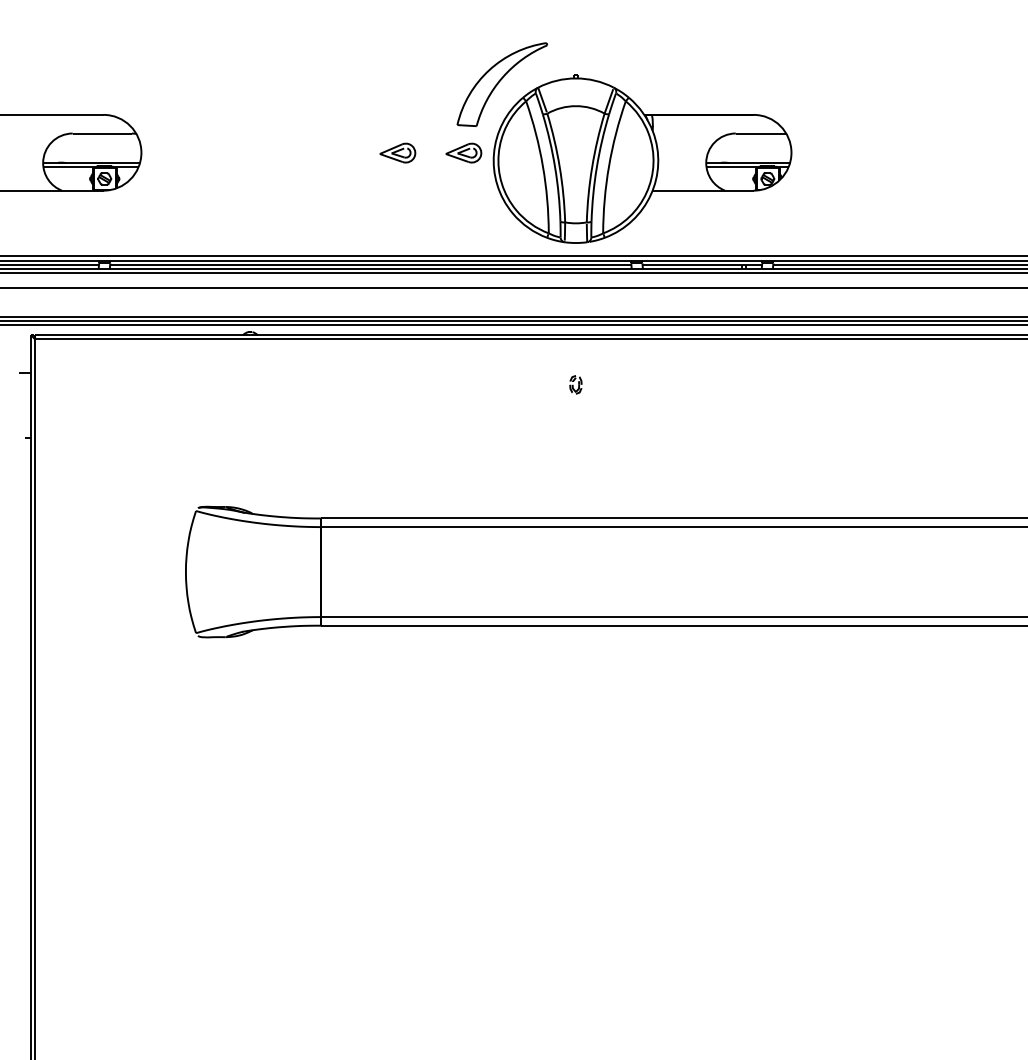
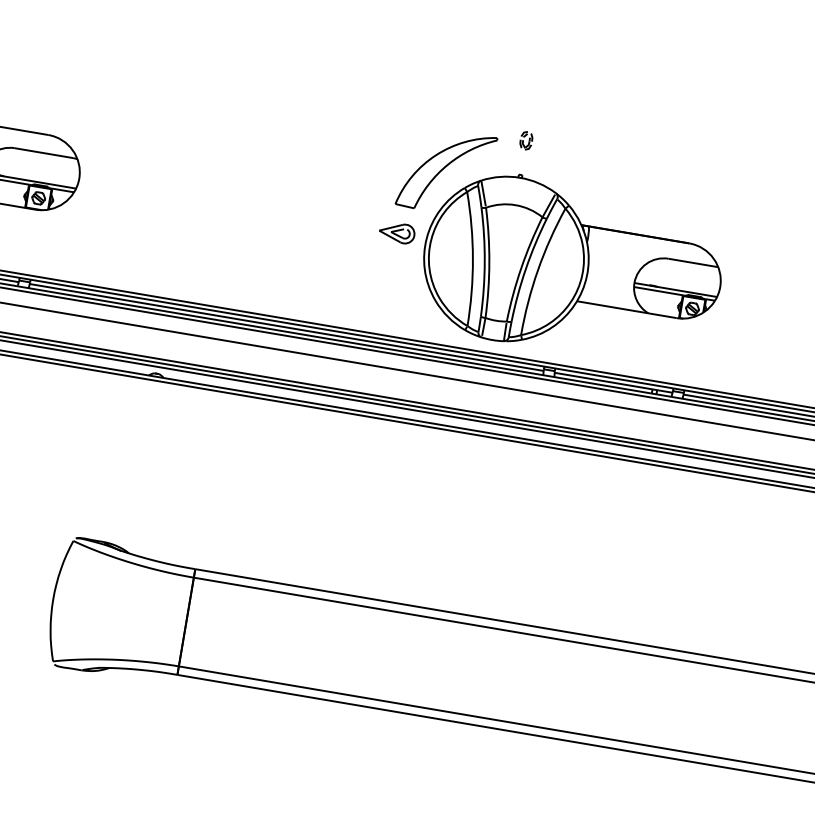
part: (397, 152) -> (331, 221), removed
part: (575, 384) -> (526, 140), moved

